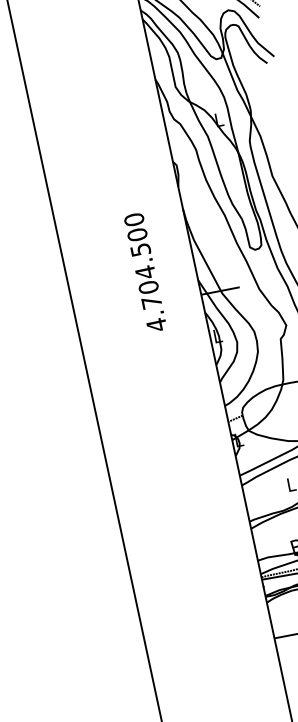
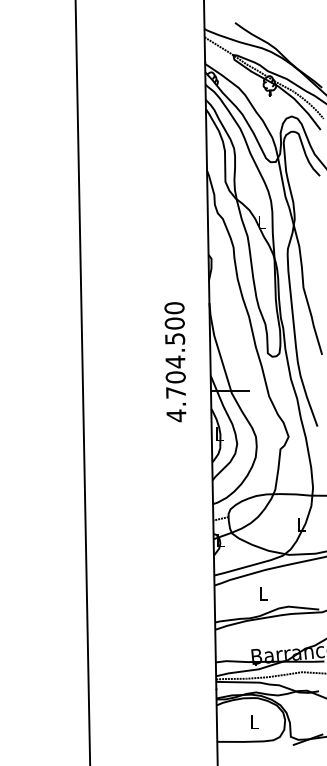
text: (145, 272) -> (175, 362), moved

